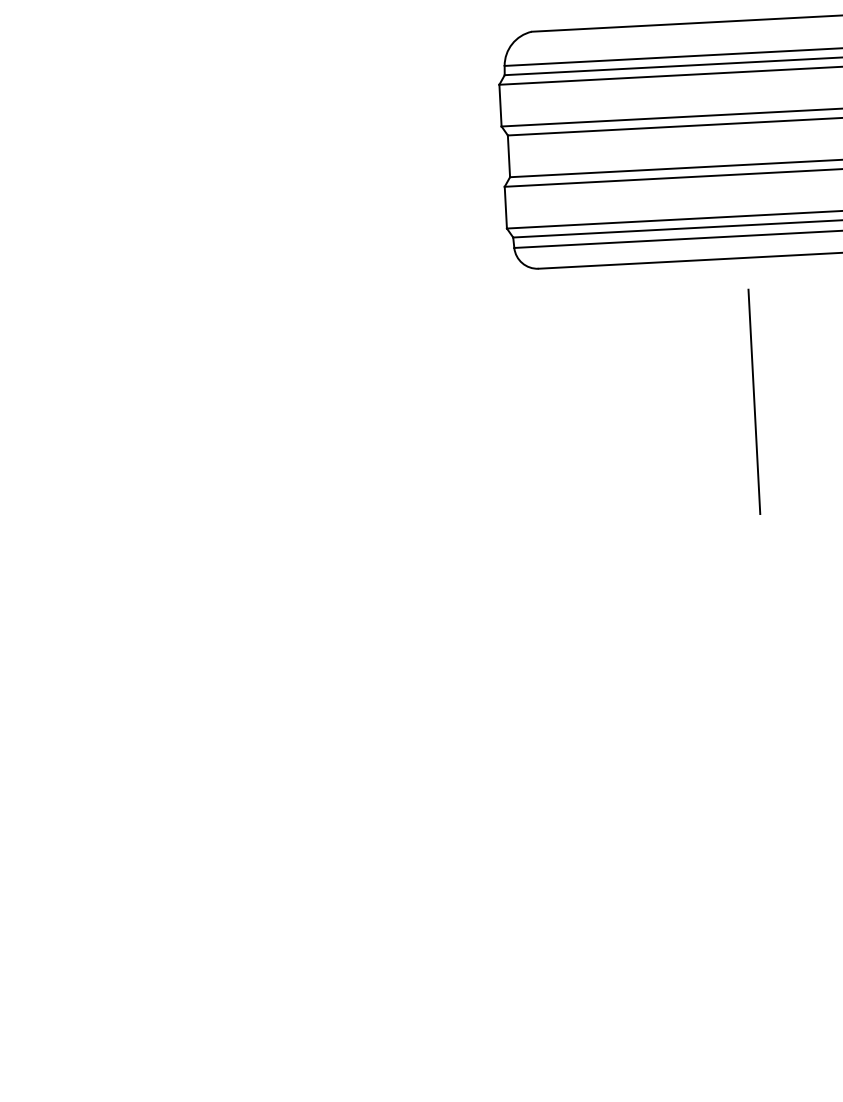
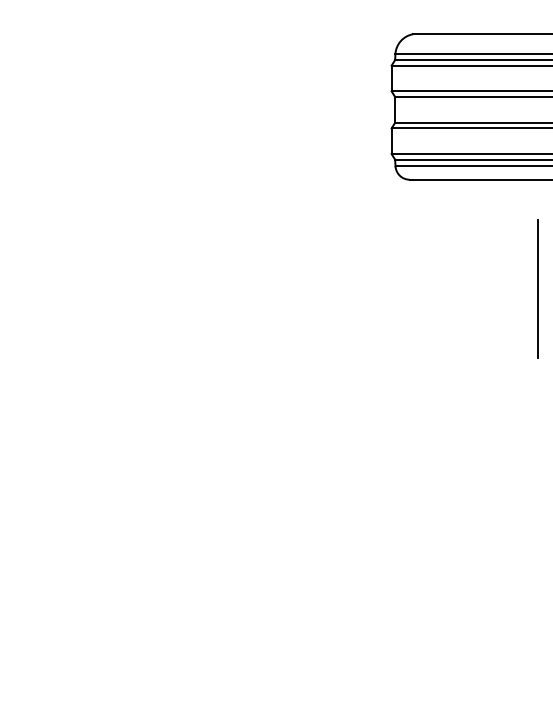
line: (753, 400) -> (537, 288), moved

